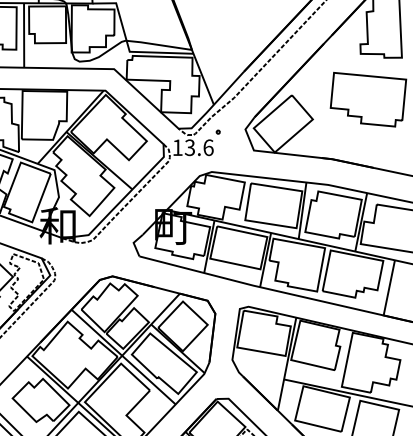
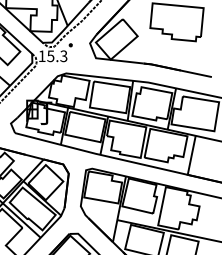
text: (199, 147) -> (57, 56), 13.6 -> 15.3

